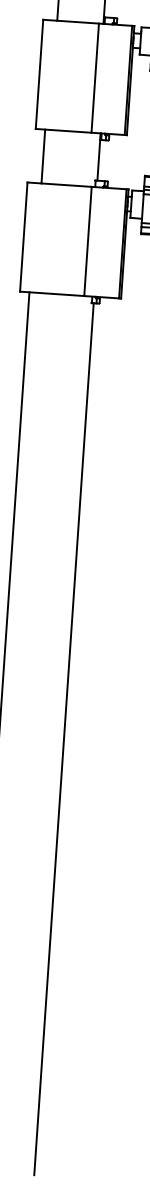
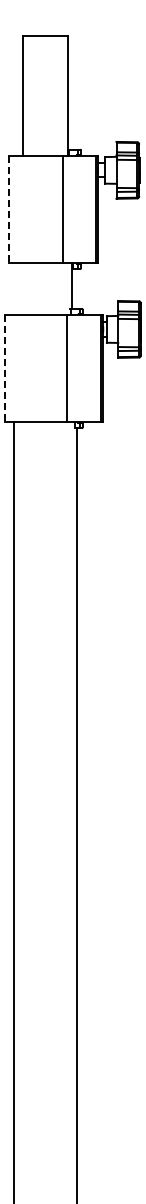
line: (39, 74) -> (9, 209), solid -> dashed
line: (43, 156) -> (18, 288), removed
line: (23, 238) -> (4, 369), solid -> dashed

